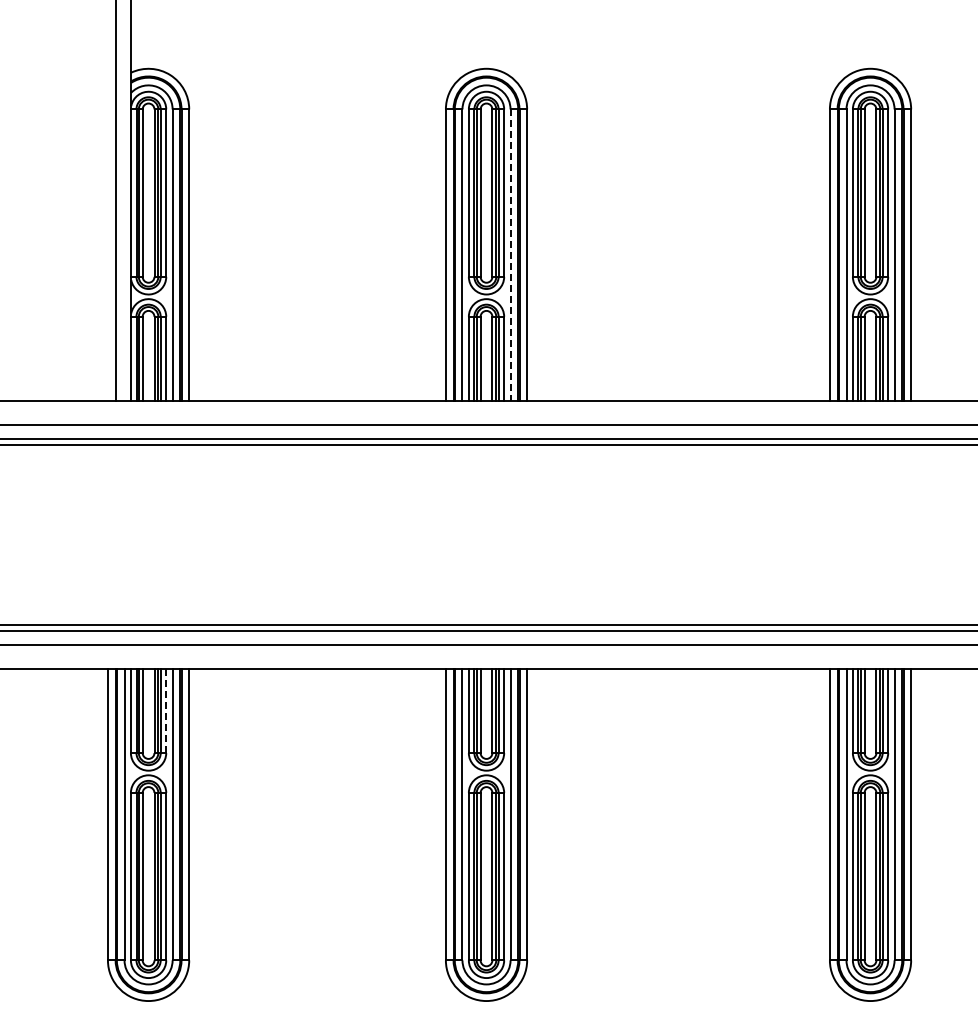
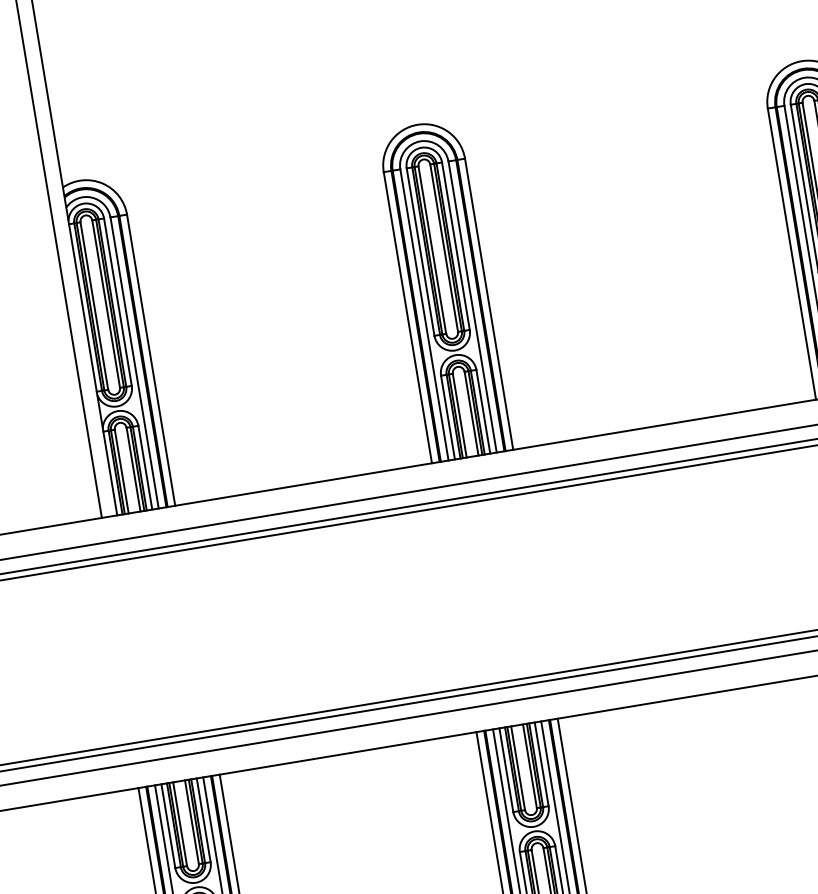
line: (510, 254) -> (472, 306), dashed -> solid
line: (166, 711) -> (204, 820), dashed -> solid

